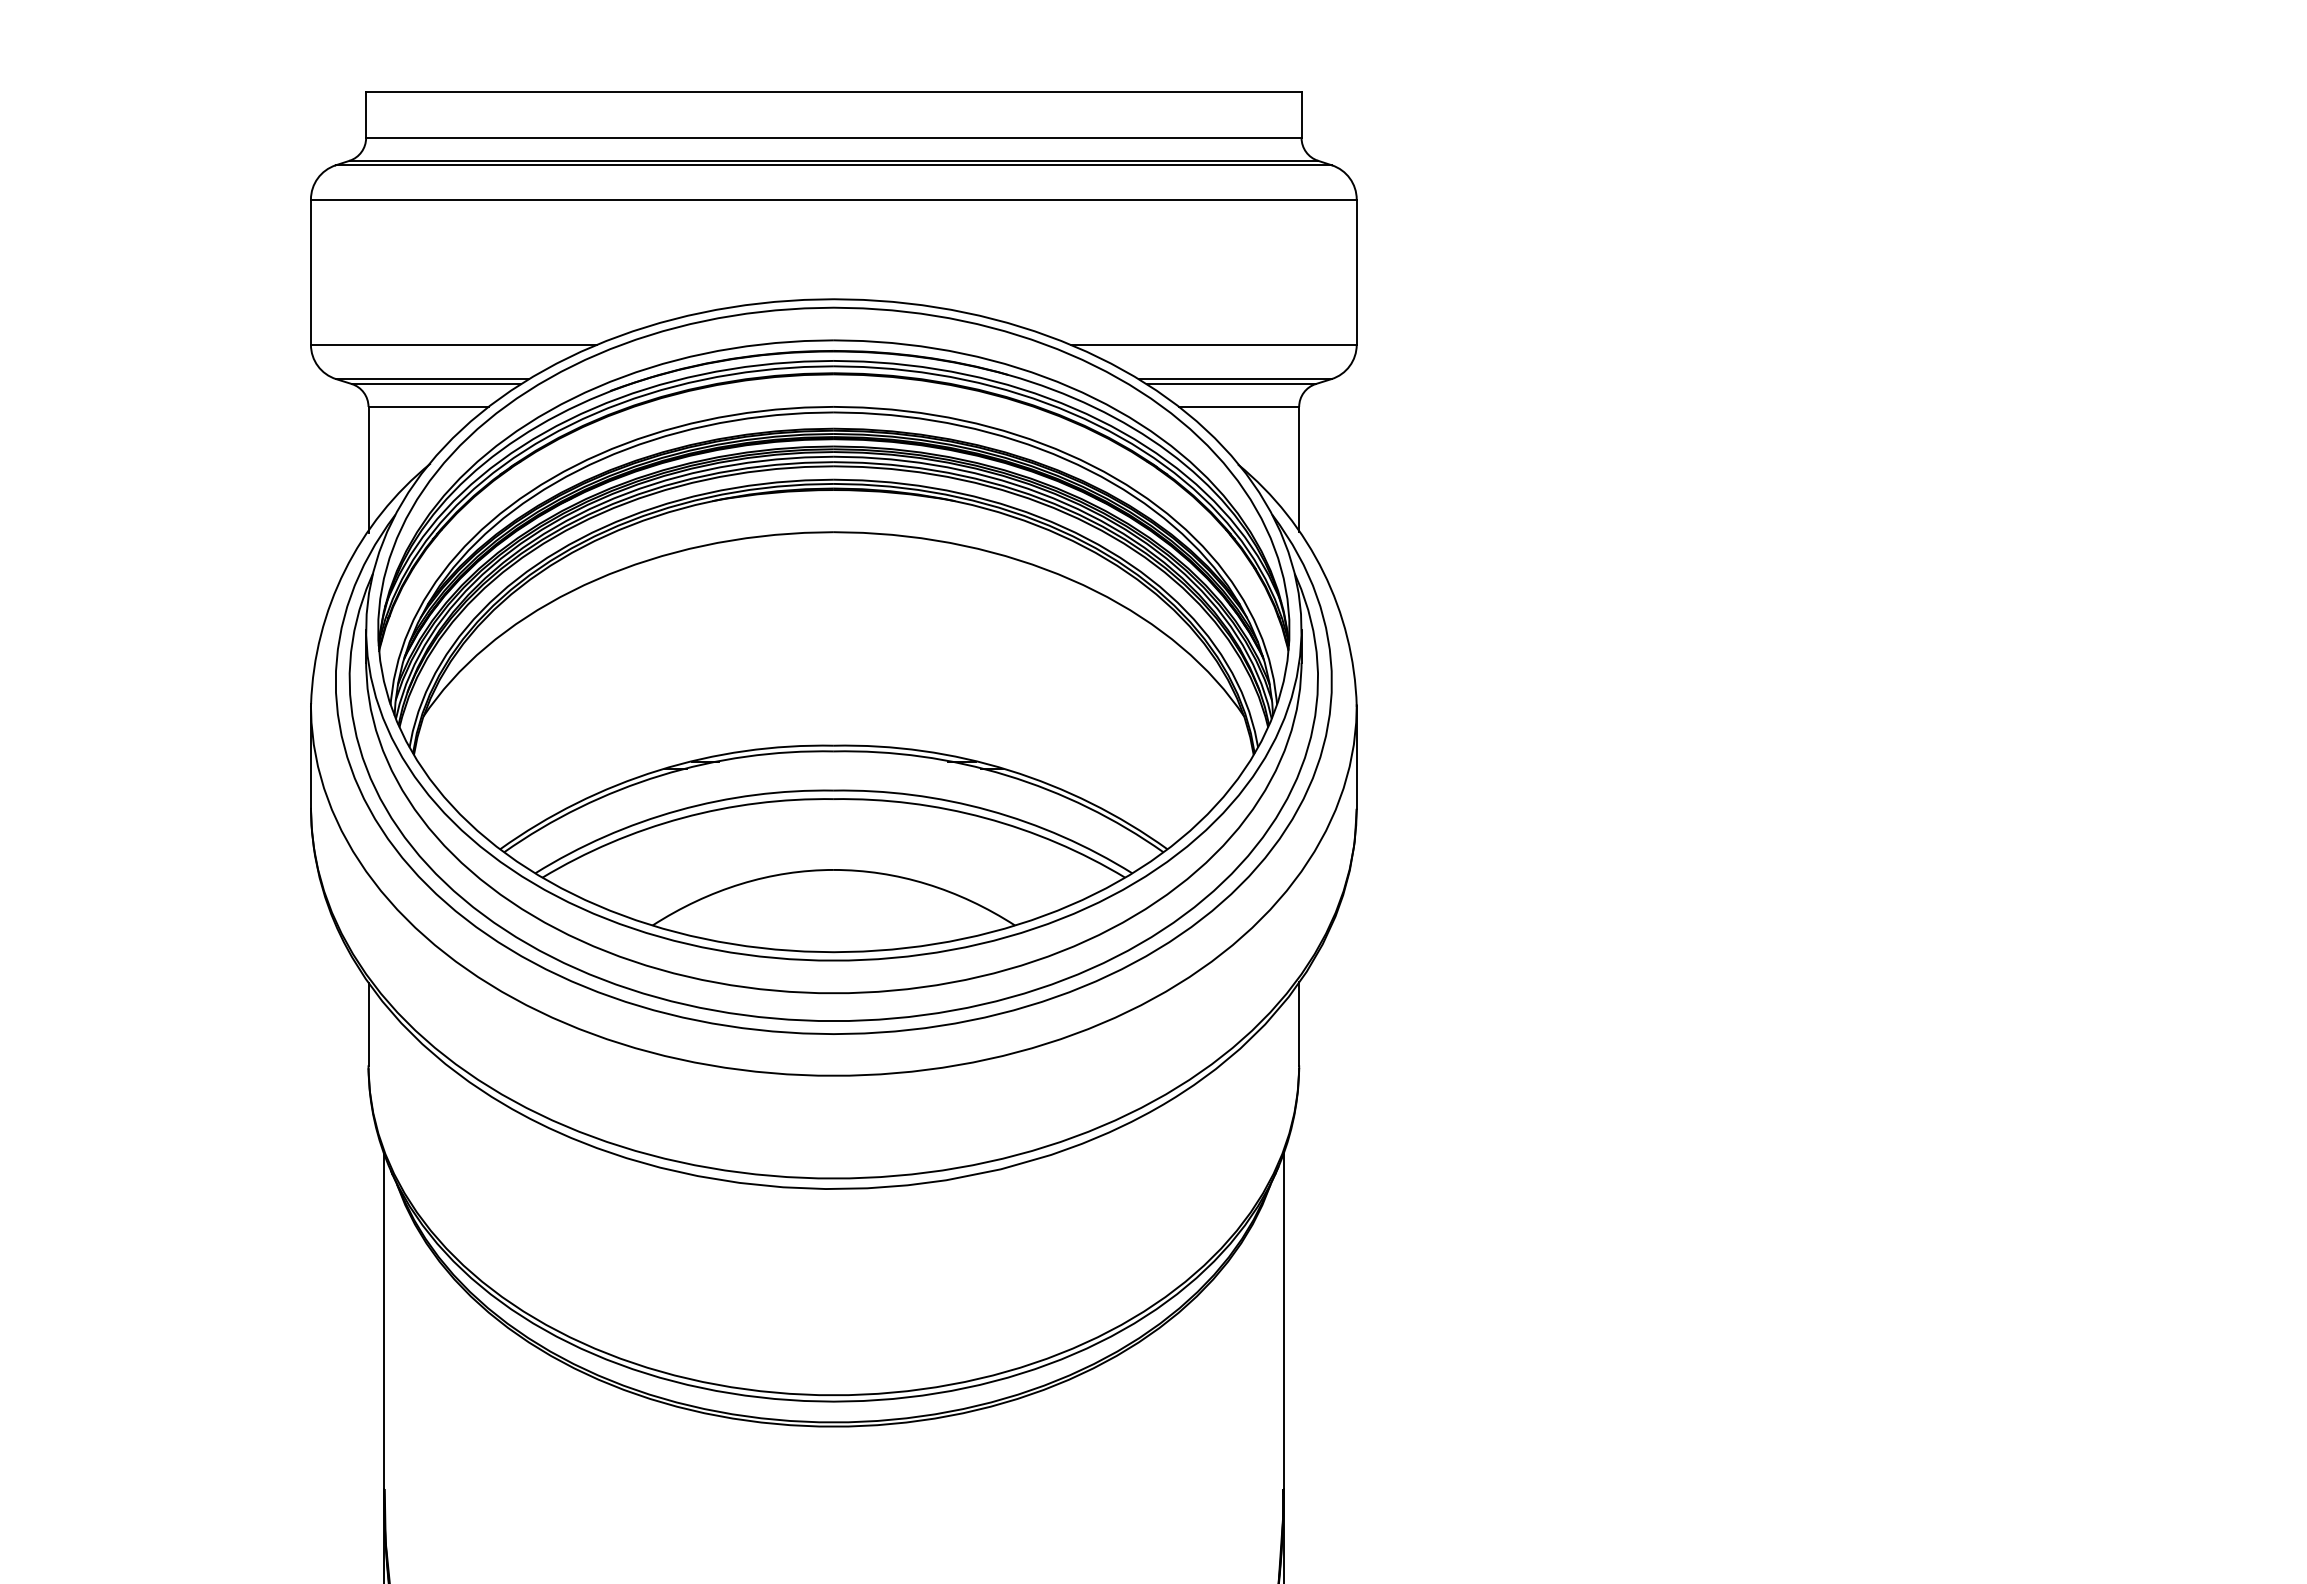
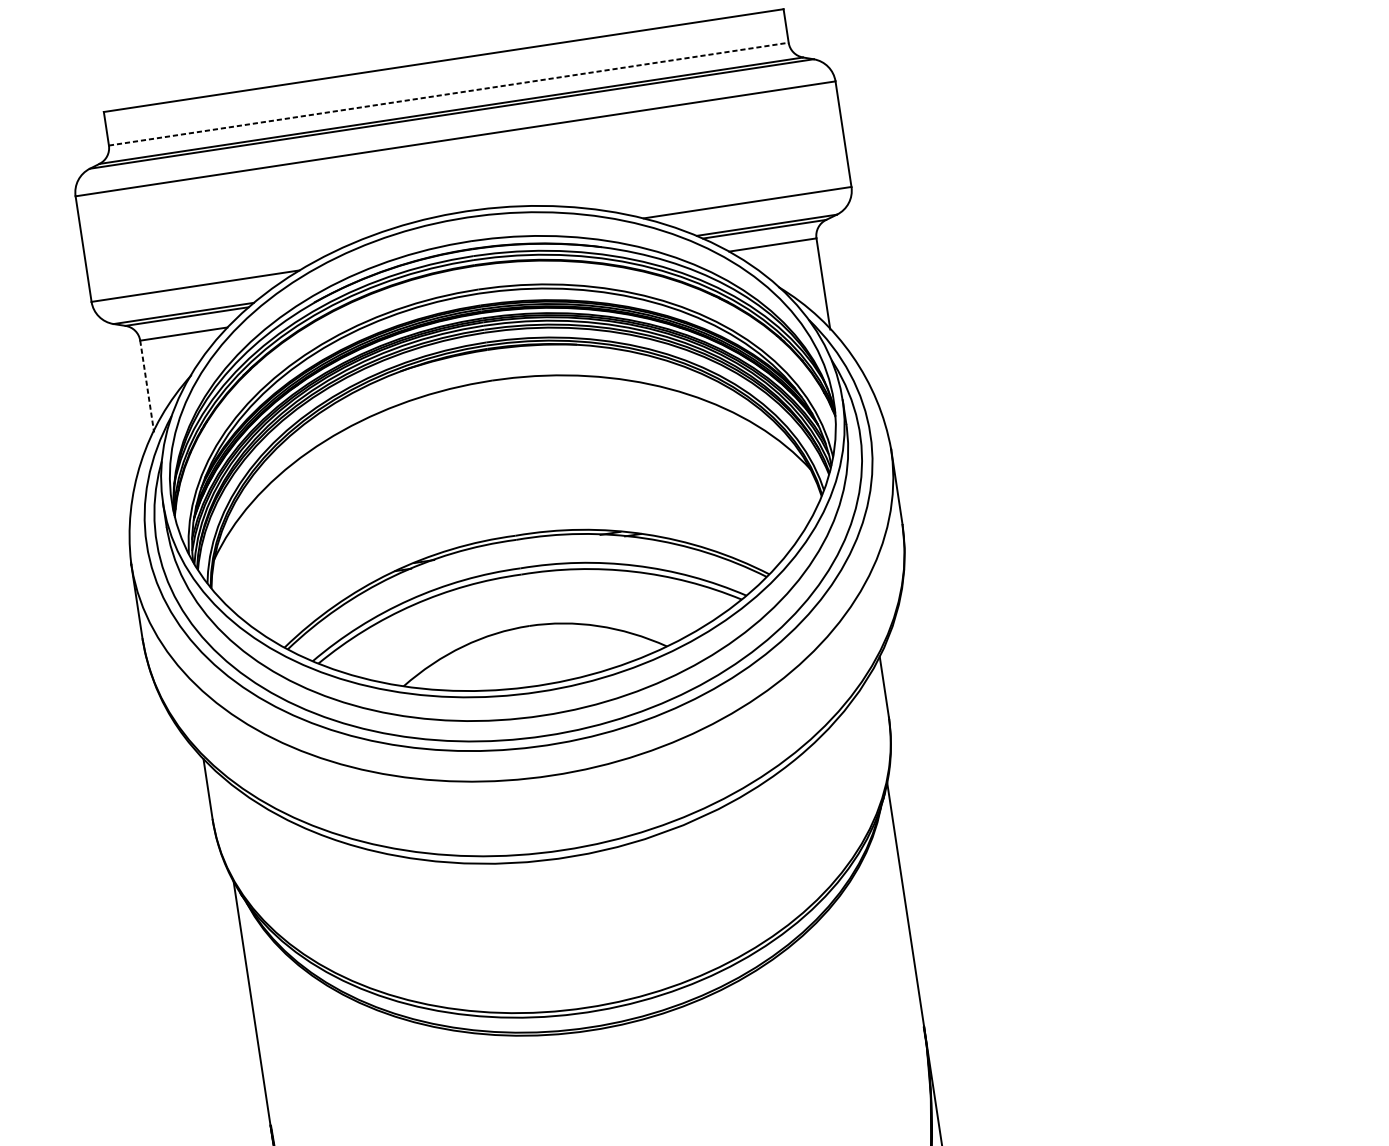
line: (833, 138) -> (448, 94), solid -> dashed
line: (368, 470) -> (147, 386), solid -> dashed

